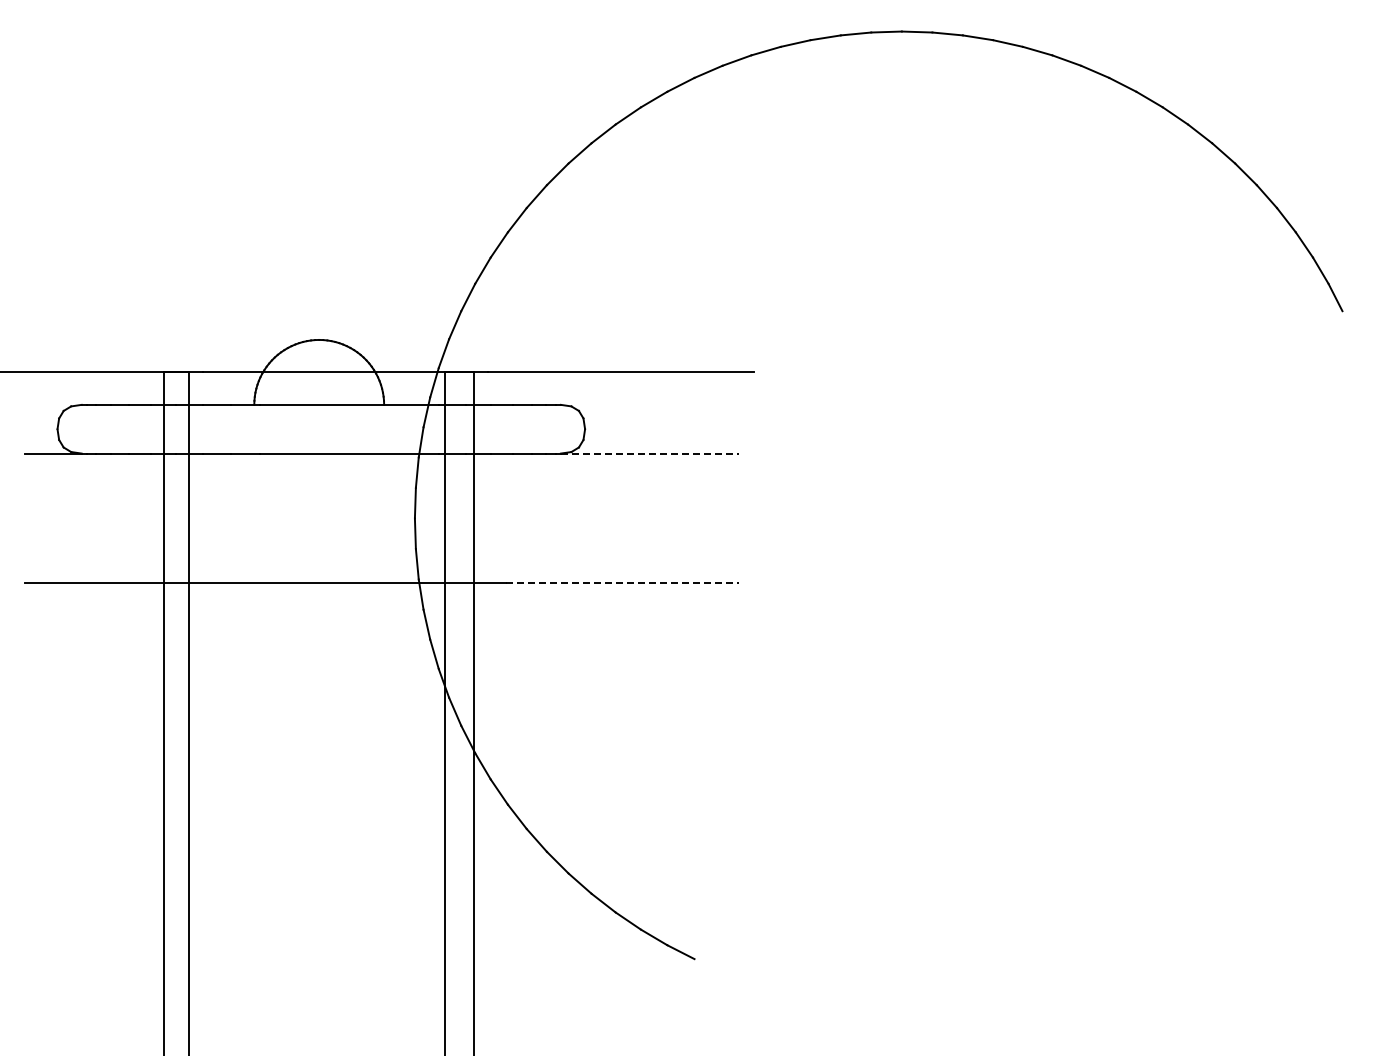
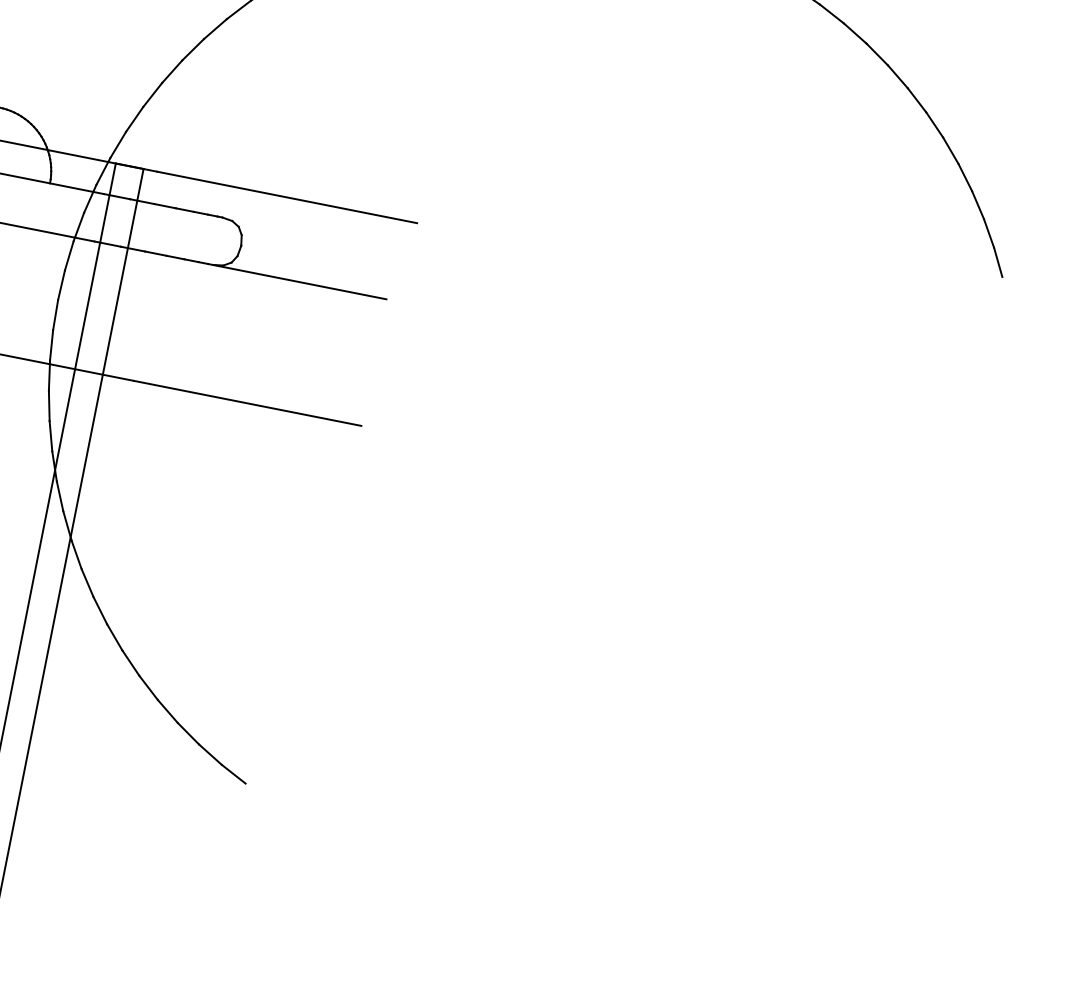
line: (649, 453) -> (299, 282), dashed -> solid
line: (622, 583) -> (247, 403), dashed -> solid

